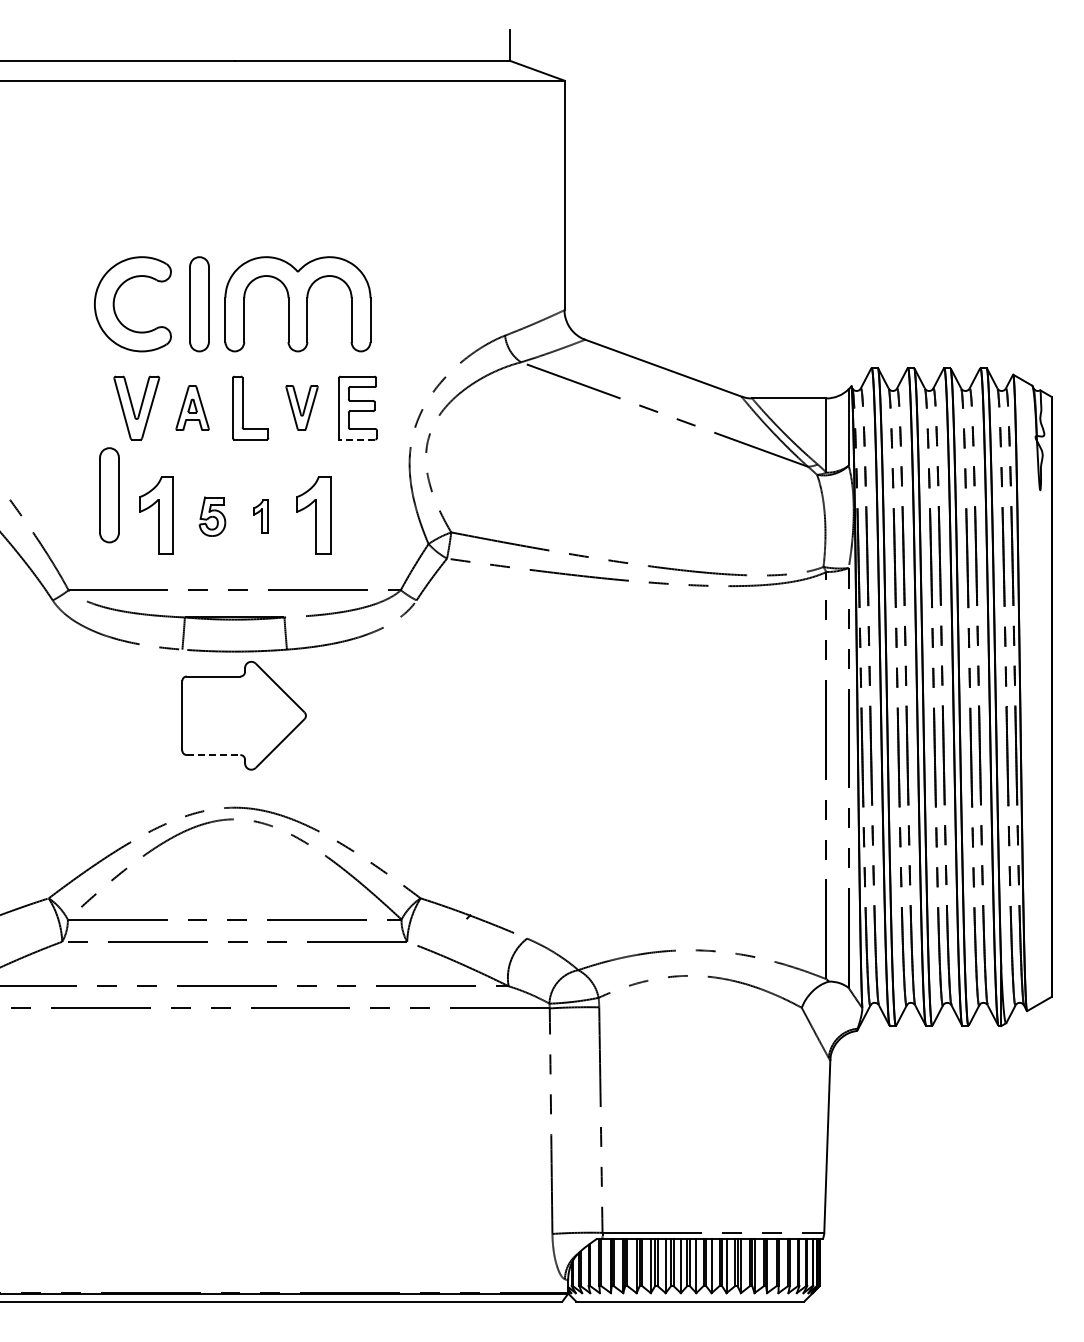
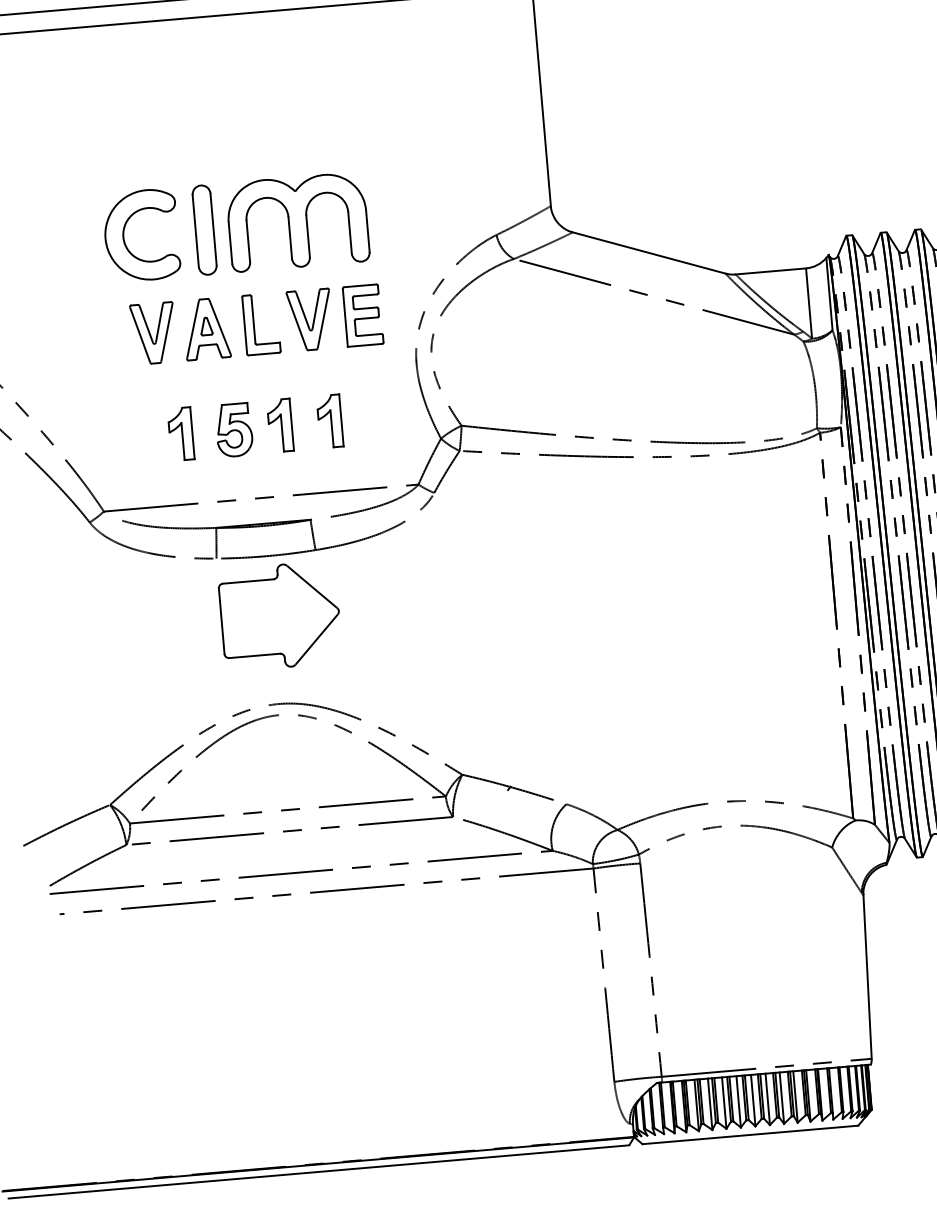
part: (192, 407) -> (206, 328), size x1.43
part: (301, 407) -> (309, 319), size x1.43
line: (356, 439) -> (364, 345), dashed -> solid
part: (109, 495) -> (134, 418), removed
part: (155, 516) -> (180, 434), size x0.71
part: (212, 516) -> (234, 430), size x1.43
part: (260, 516) -> (279, 426), size x1.67
part: (313, 516) -> (329, 421), size x0.71
line: (213, 755) -> (254, 656), dashed -> solid

